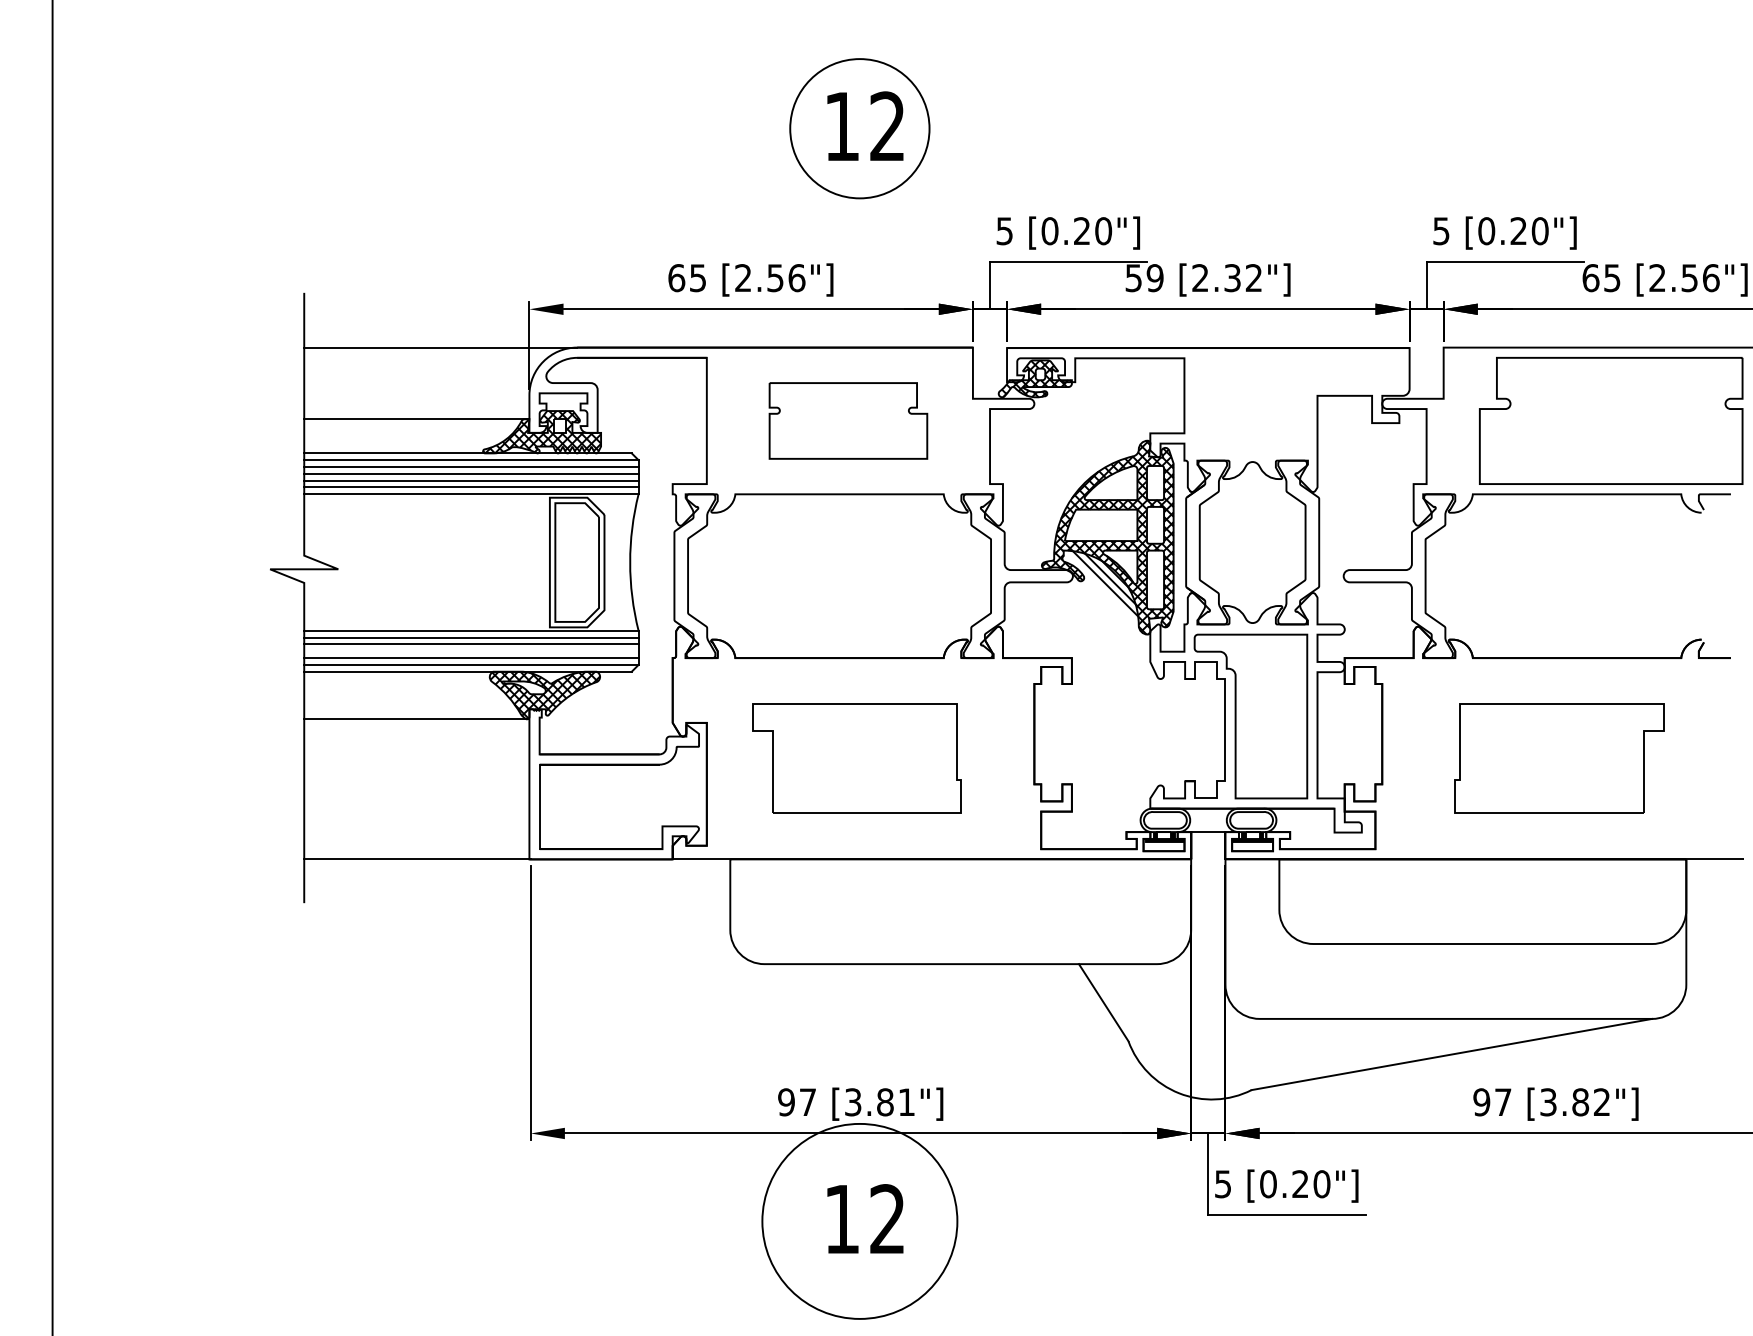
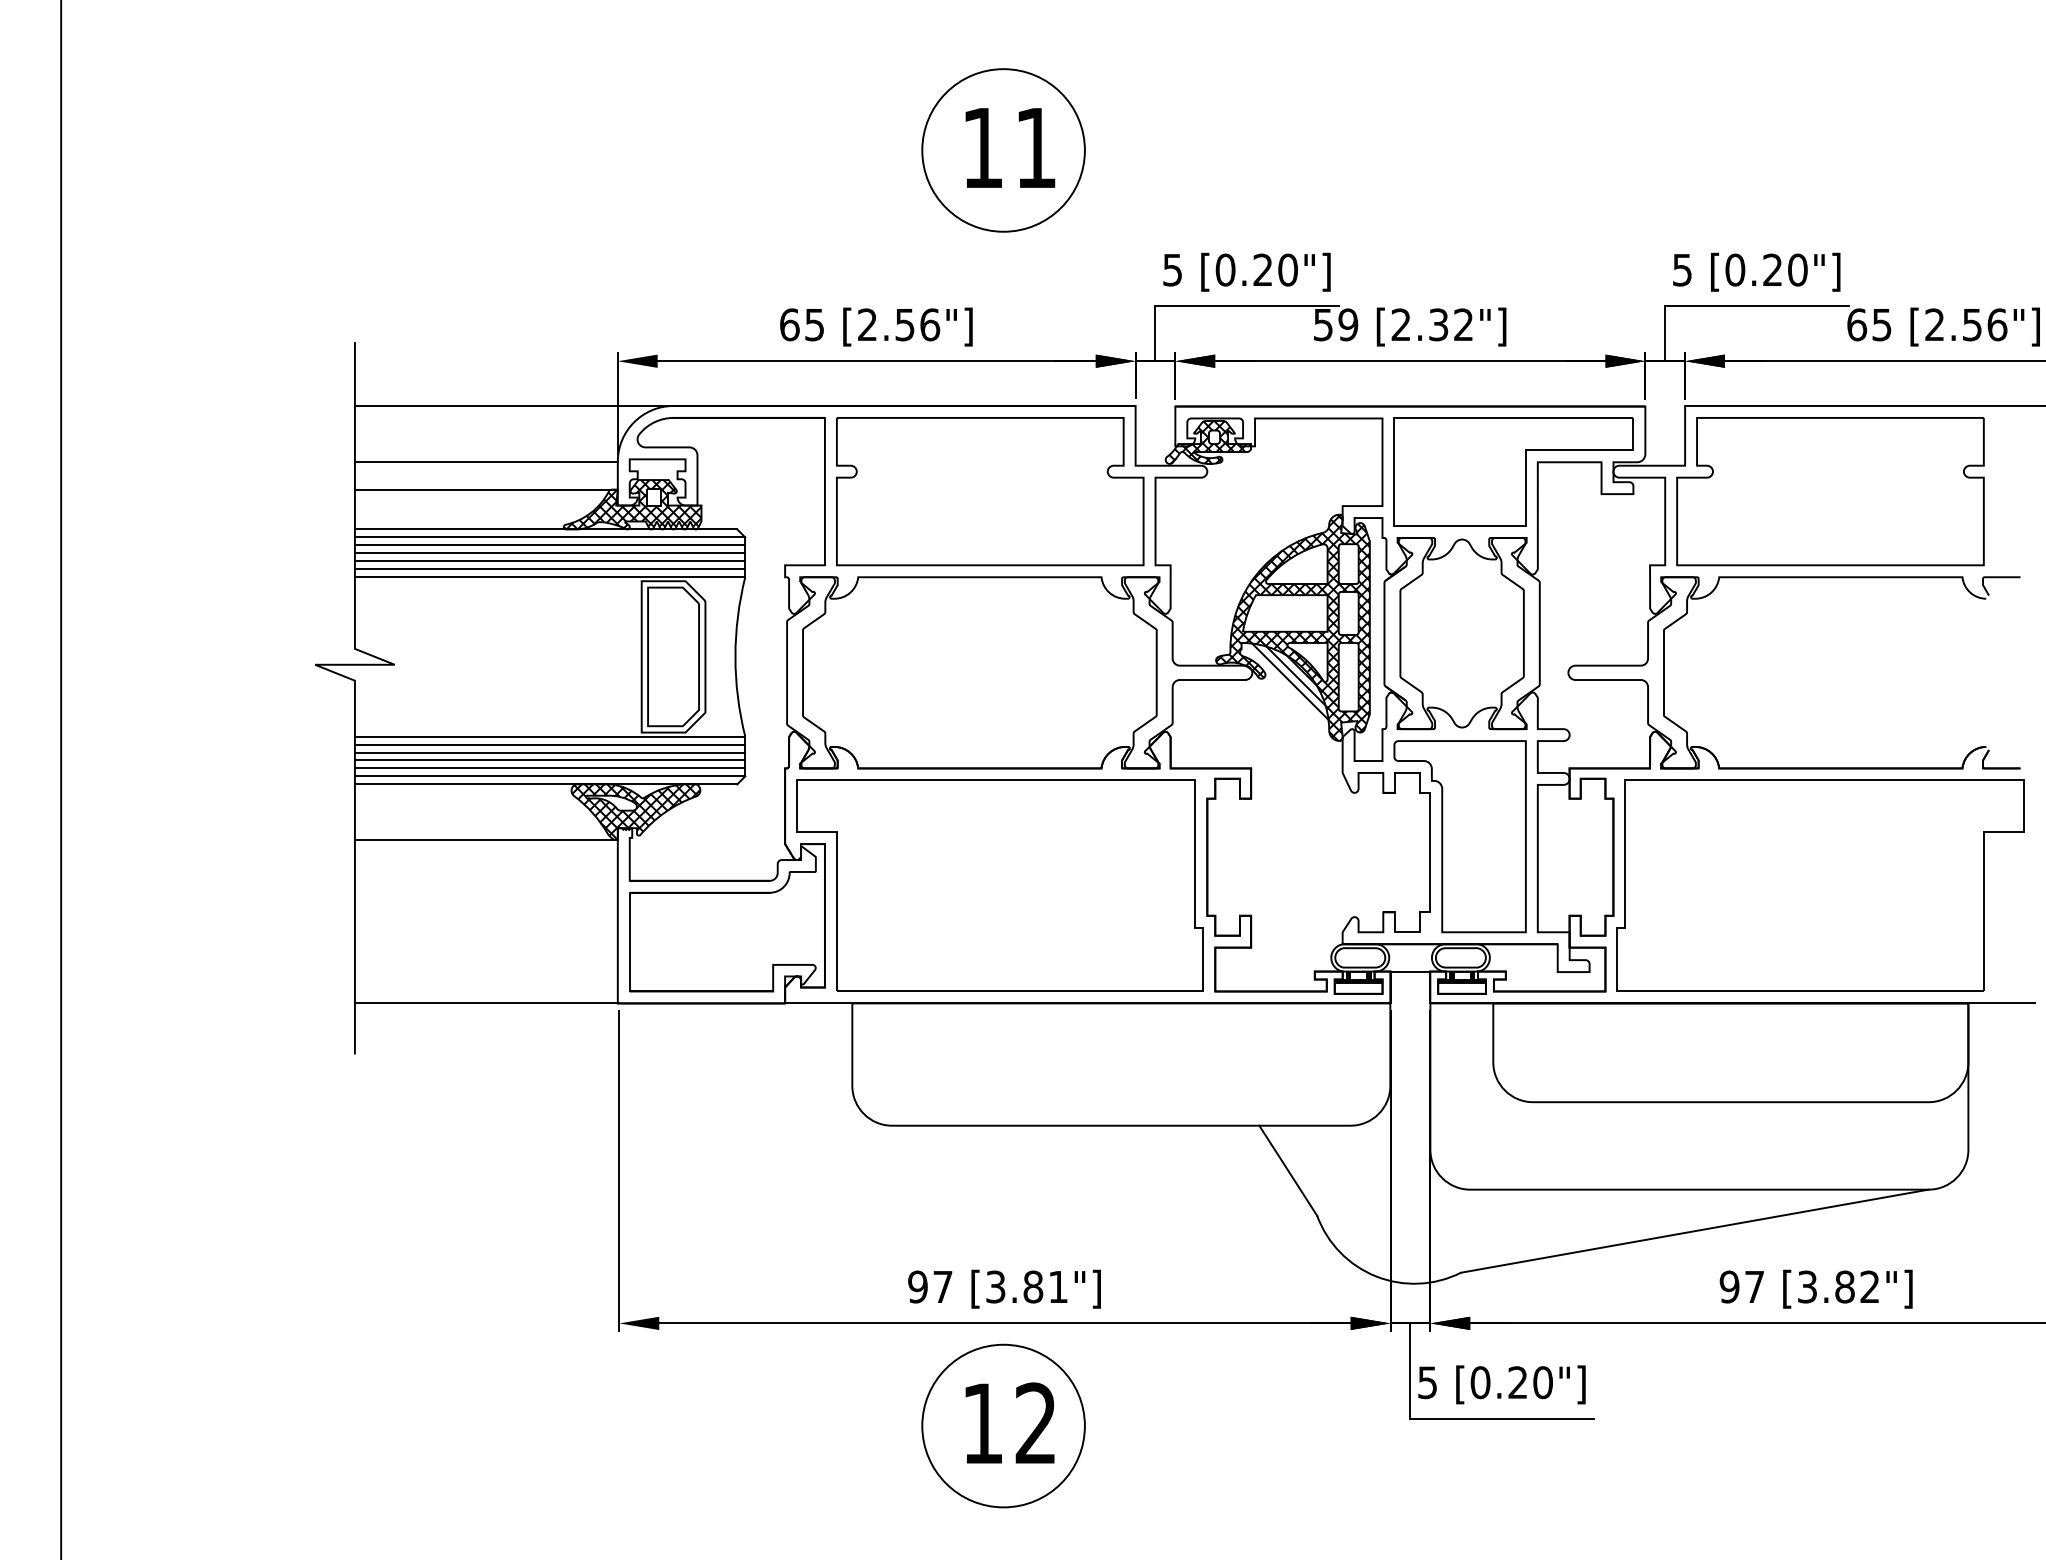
text: (886, 125) -> (1034, 146), 12 -> 11
line: (416, 395) -> (485, 461), added
curve: (1306, 403) -> (1524, 471), added
part: (848, 420) -> (990, 491), size x1.67
part: (1611, 420) -> (1830, 491), moved
line: (471, 651) -> (550, 760), added
part: (856, 758) -> (999, 885), size x1.67
part: (1559, 758) -> (1820, 885), size x1.67
circle: (859, 1221) -> (1003, 1426), size x0.71

